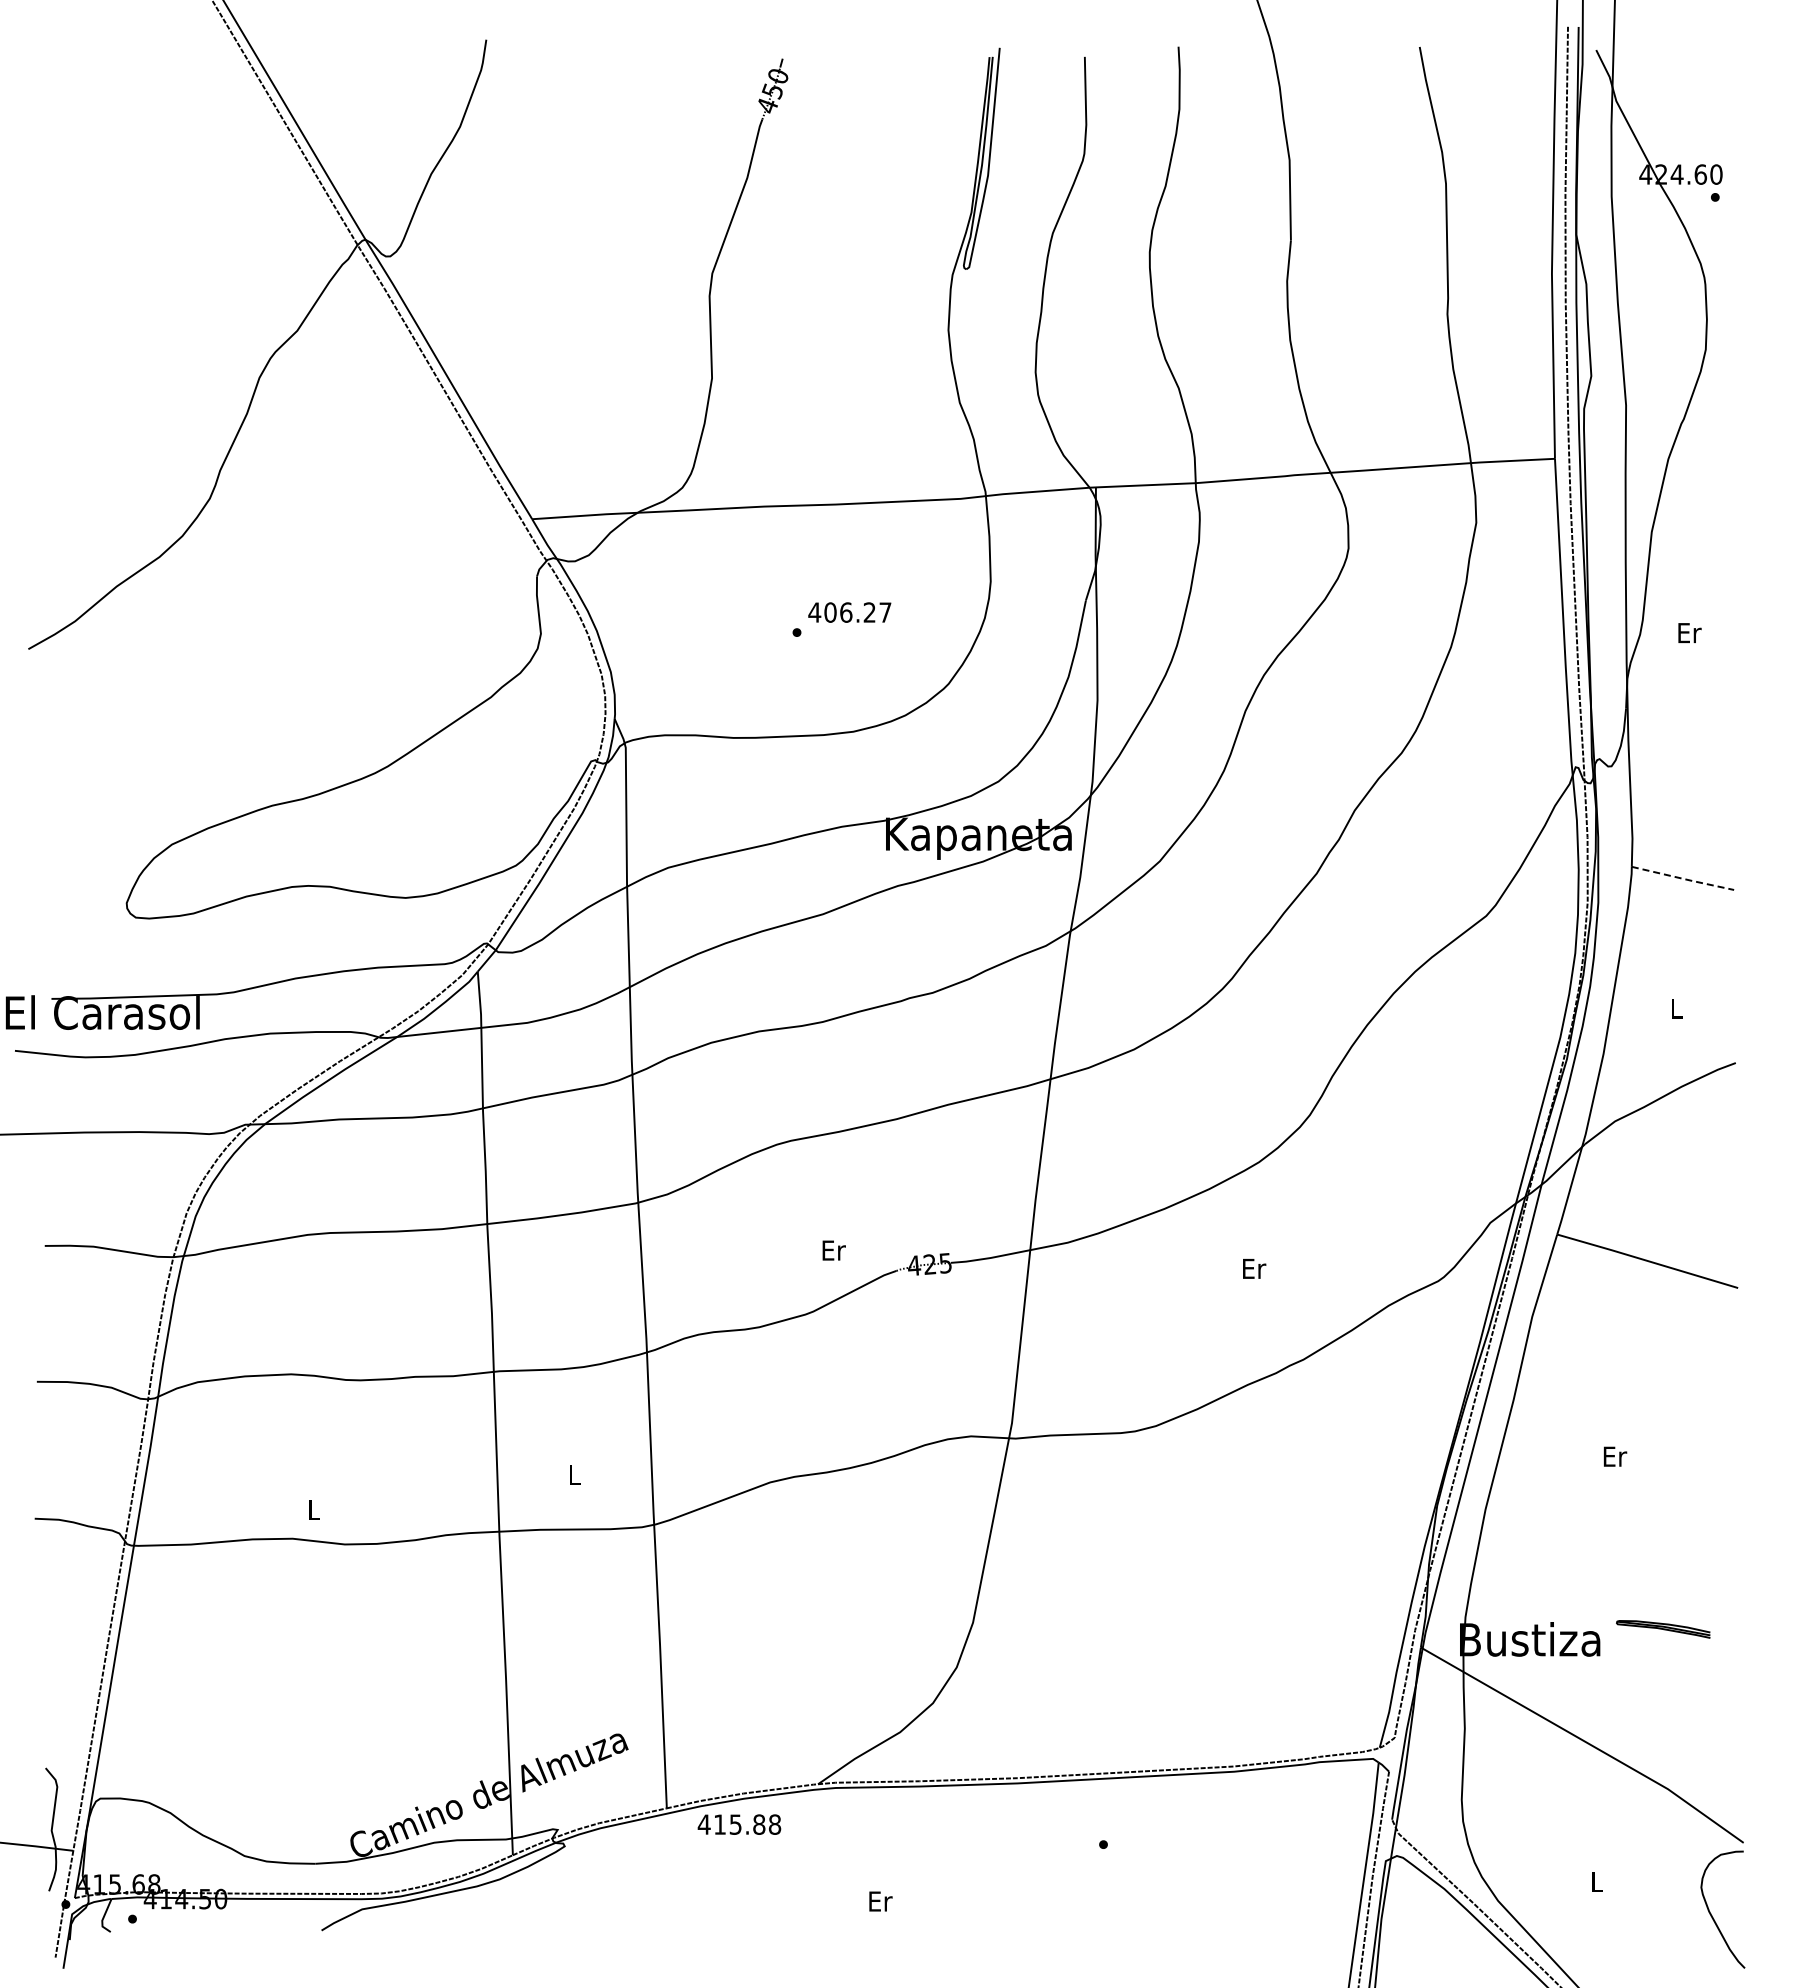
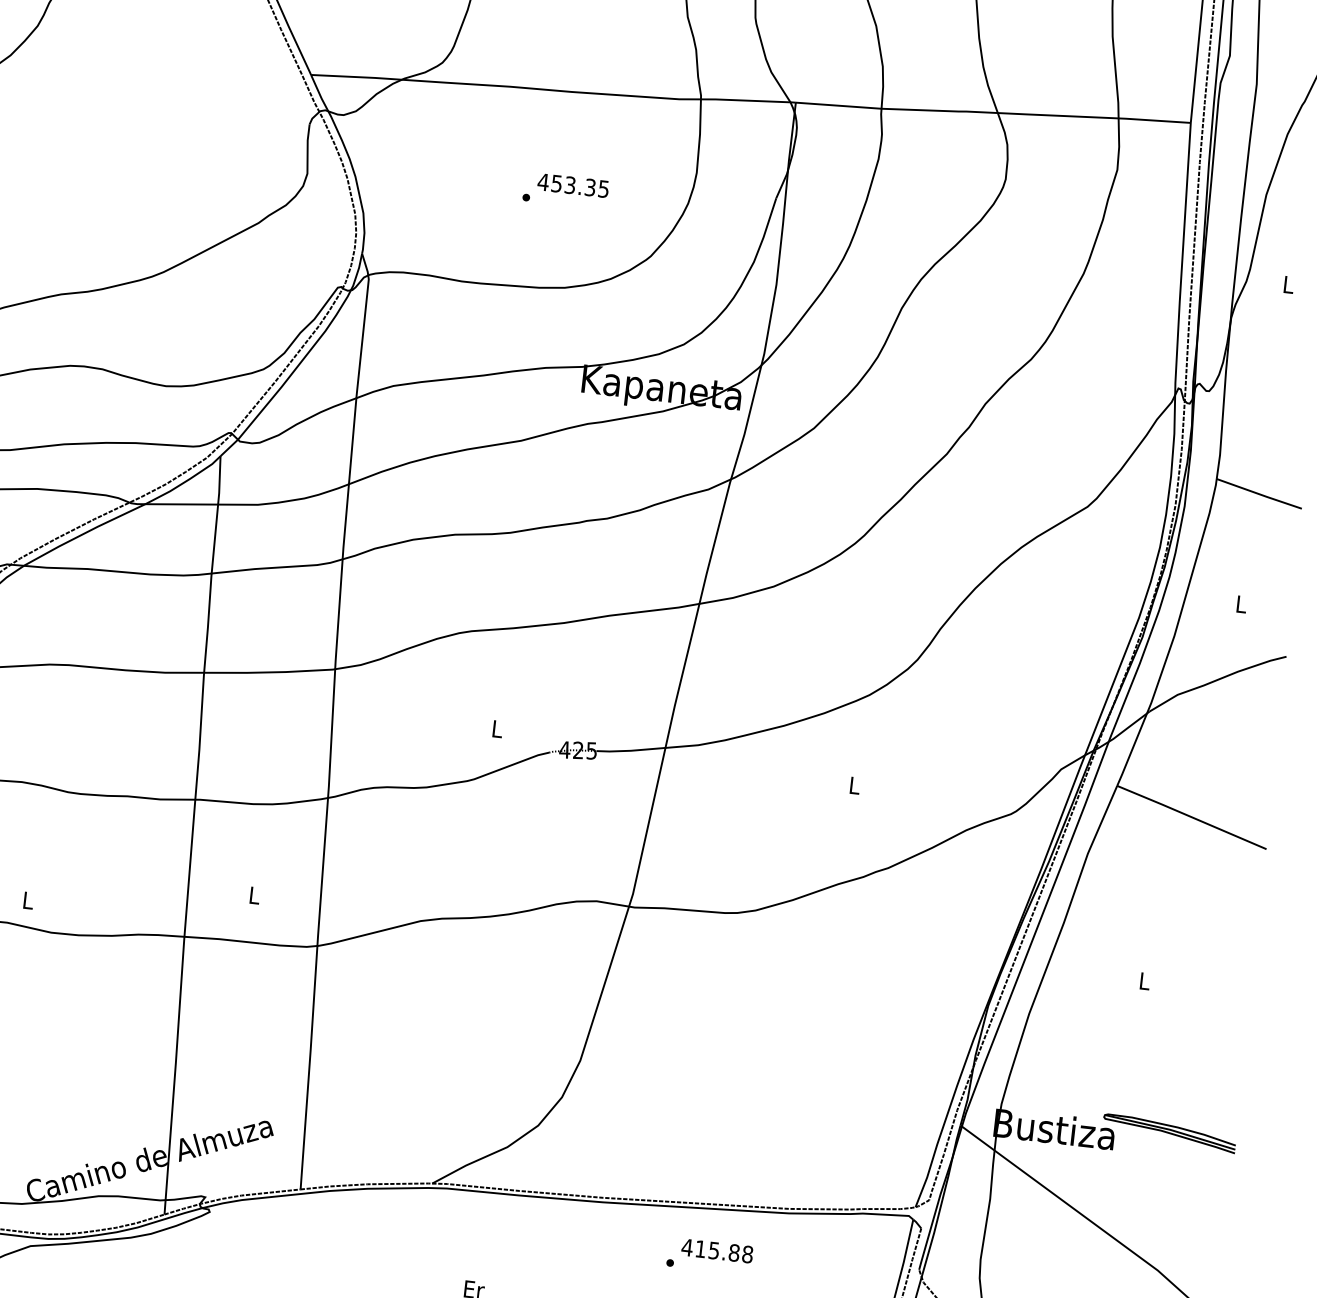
text: (857, 612) -> (579, 186), 406.27 -> 453.35
text: (1689, 633) -> (1288, 285), Er -> L
line: (1683, 878) -> (1259, 493), dashed -> solid
text: (833, 1250) -> (497, 729), Er -> L
text: (1254, 1268) -> (855, 785), Er -> L
text: (1615, 1456) -> (1145, 981), Er -> L
part: (1663, 1629) -> (1169, 1133), size x1.67
text: (739, 1824) -> (717, 1250), moved

